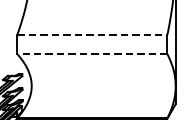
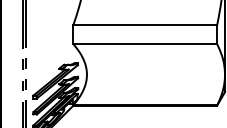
line: (92, 34) -> (145, 25), dashed -> solid
line: (92, 54) -> (145, 44), dashed -> solid

